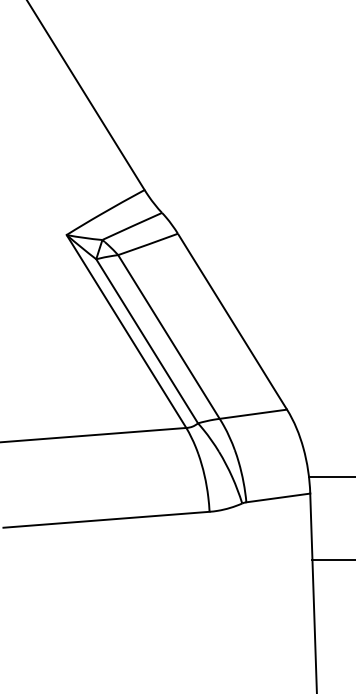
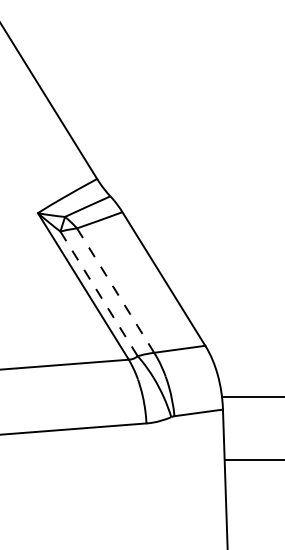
line: (168, 338) -> (115, 291), solid -> dashed
line: (147, 342) -> (99, 294), solid -> dashed

